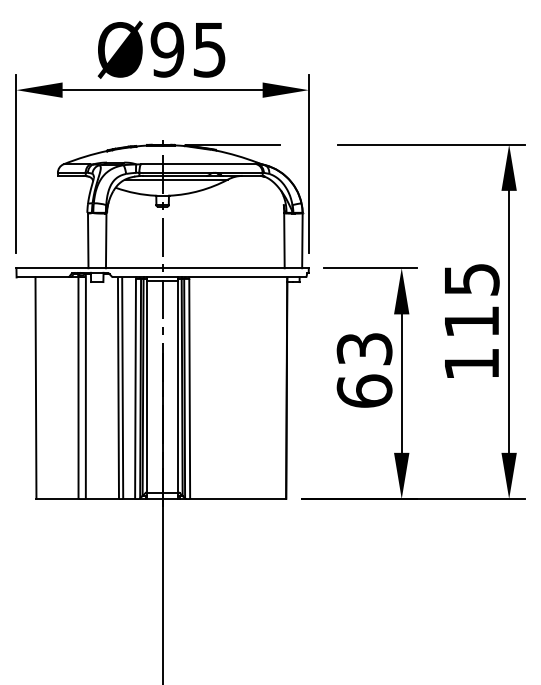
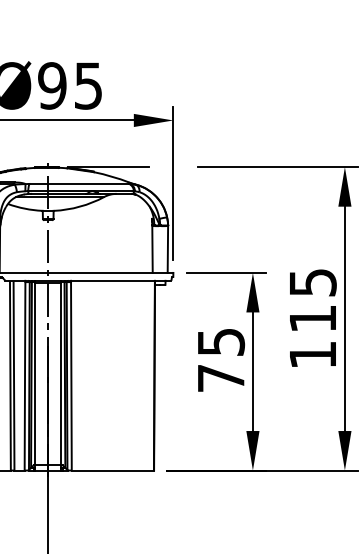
text: (364, 370) -> (221, 360), 63 -> 75

